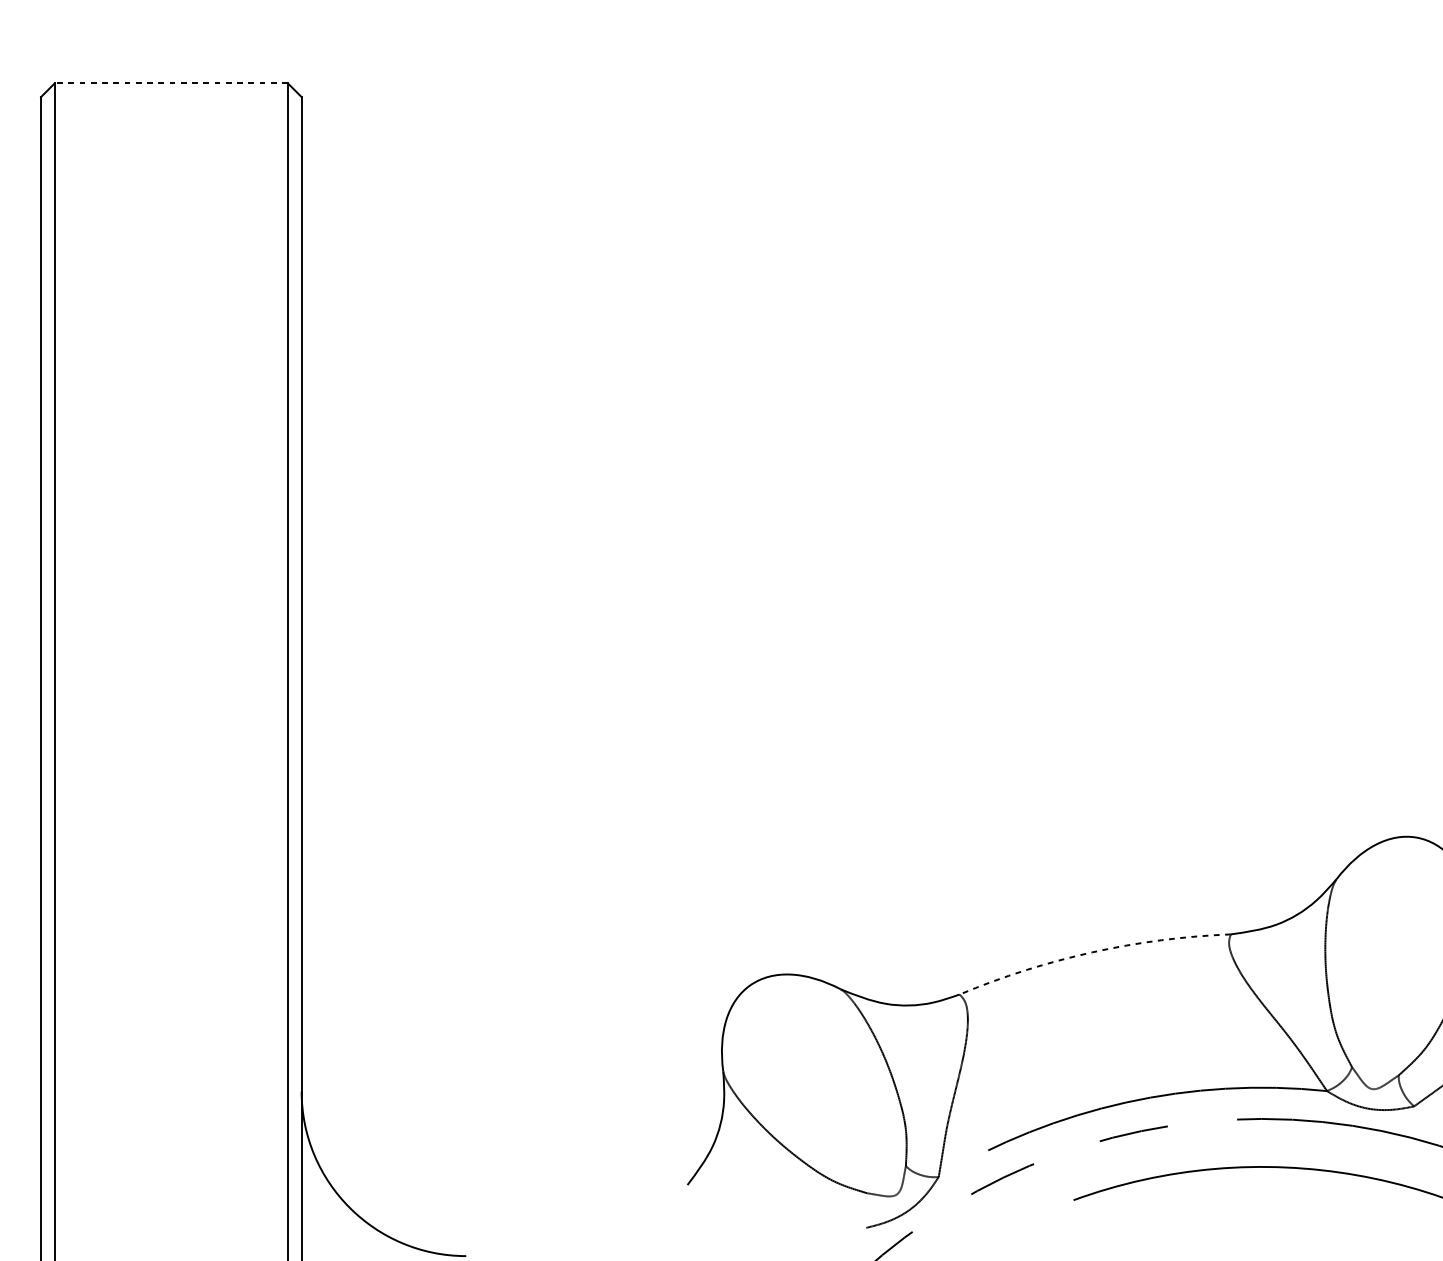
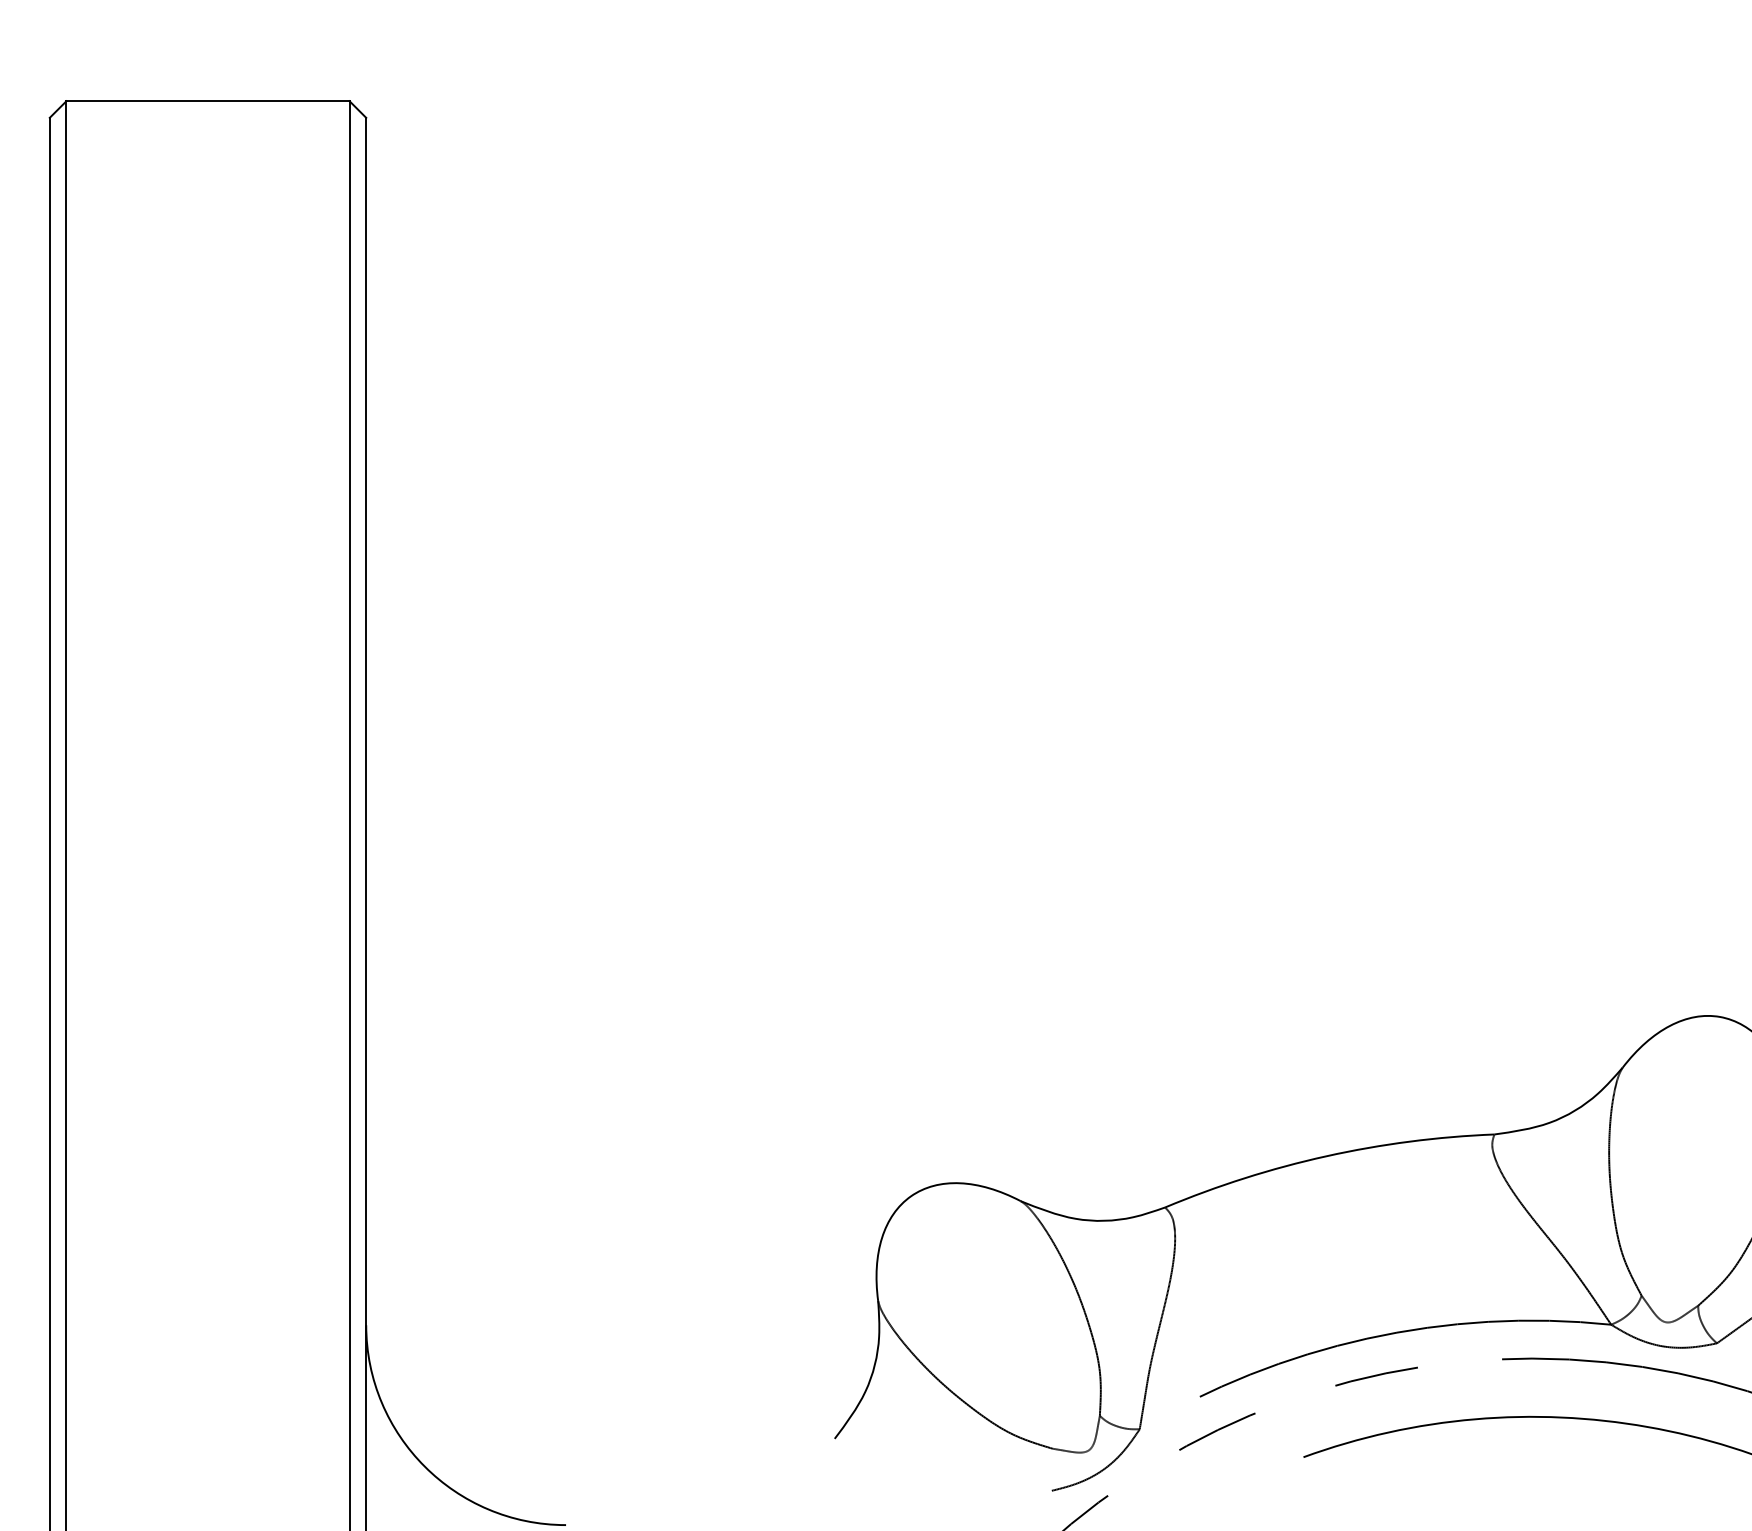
line: (171, 83) -> (208, 101), dashed -> solid
arc: (1092, 952) -> (1326, 1156), dashed -> solid

